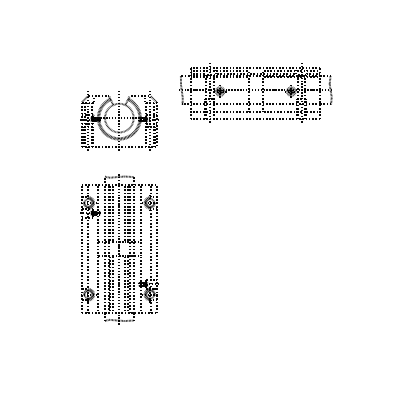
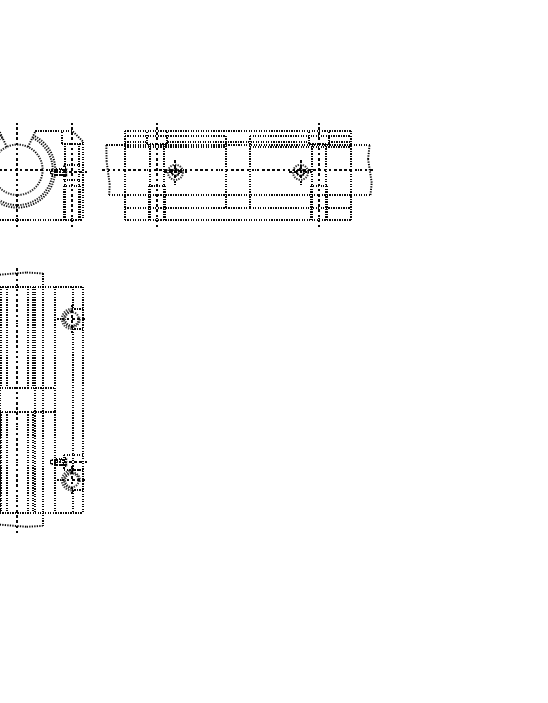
part: (255, 92) -> (237, 173), moved

